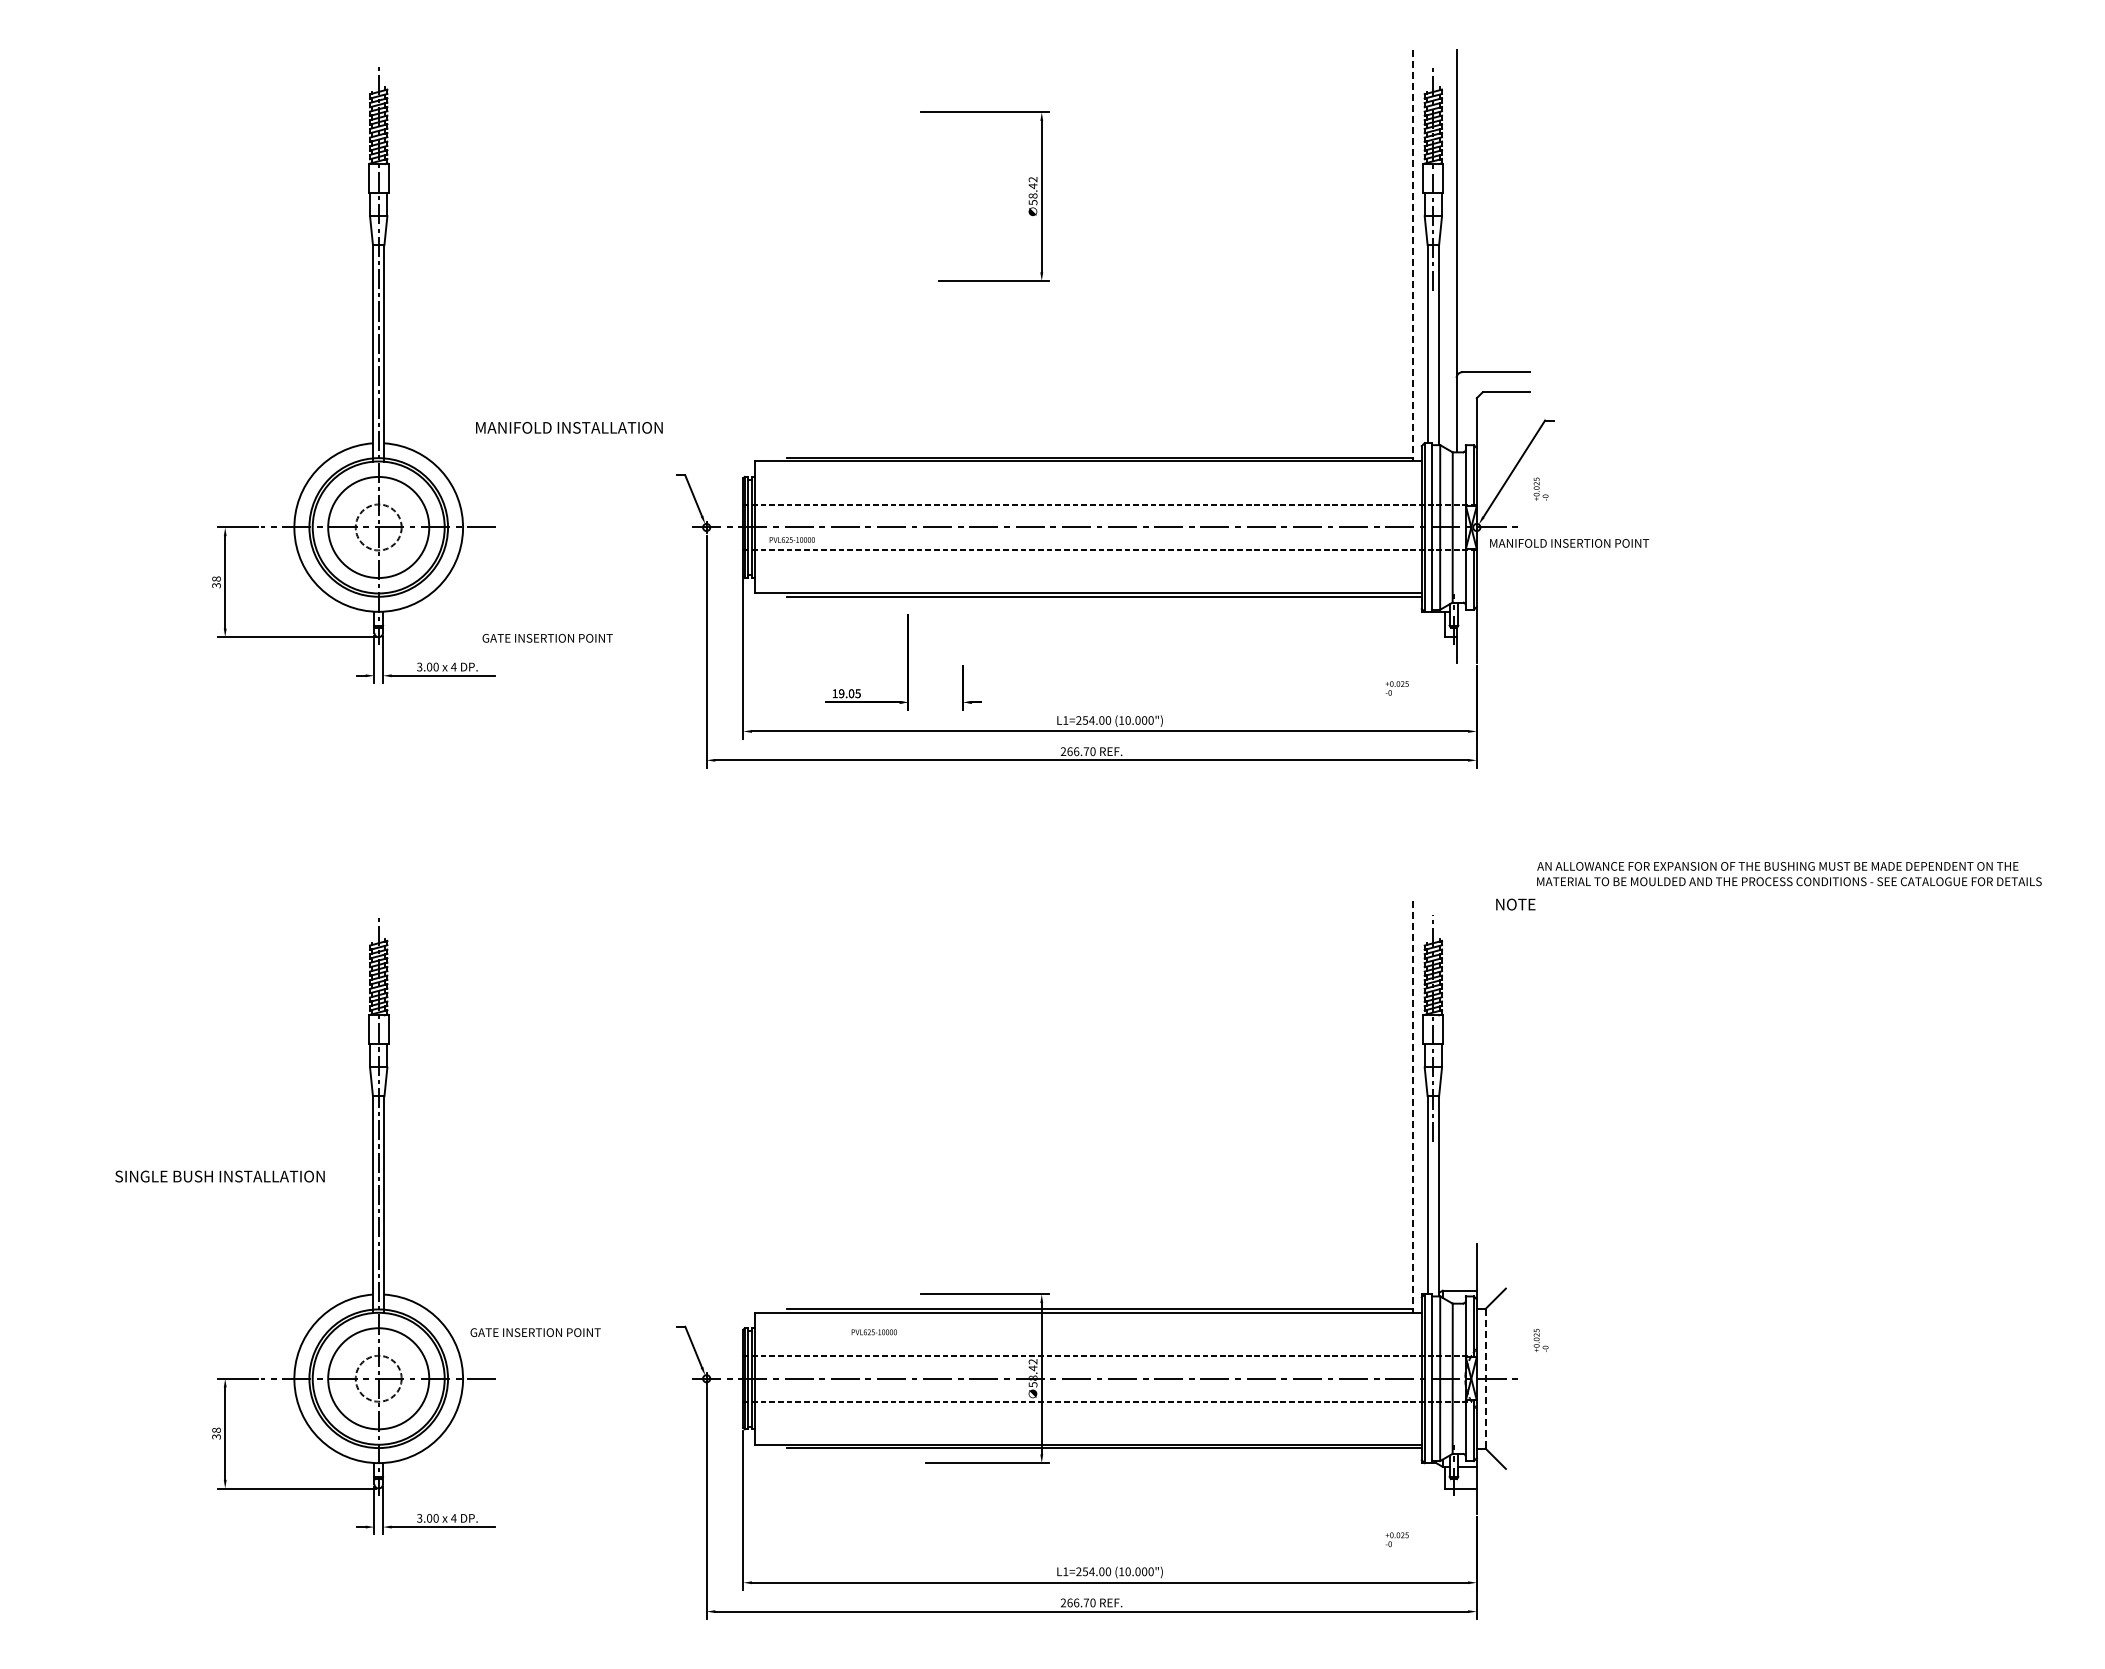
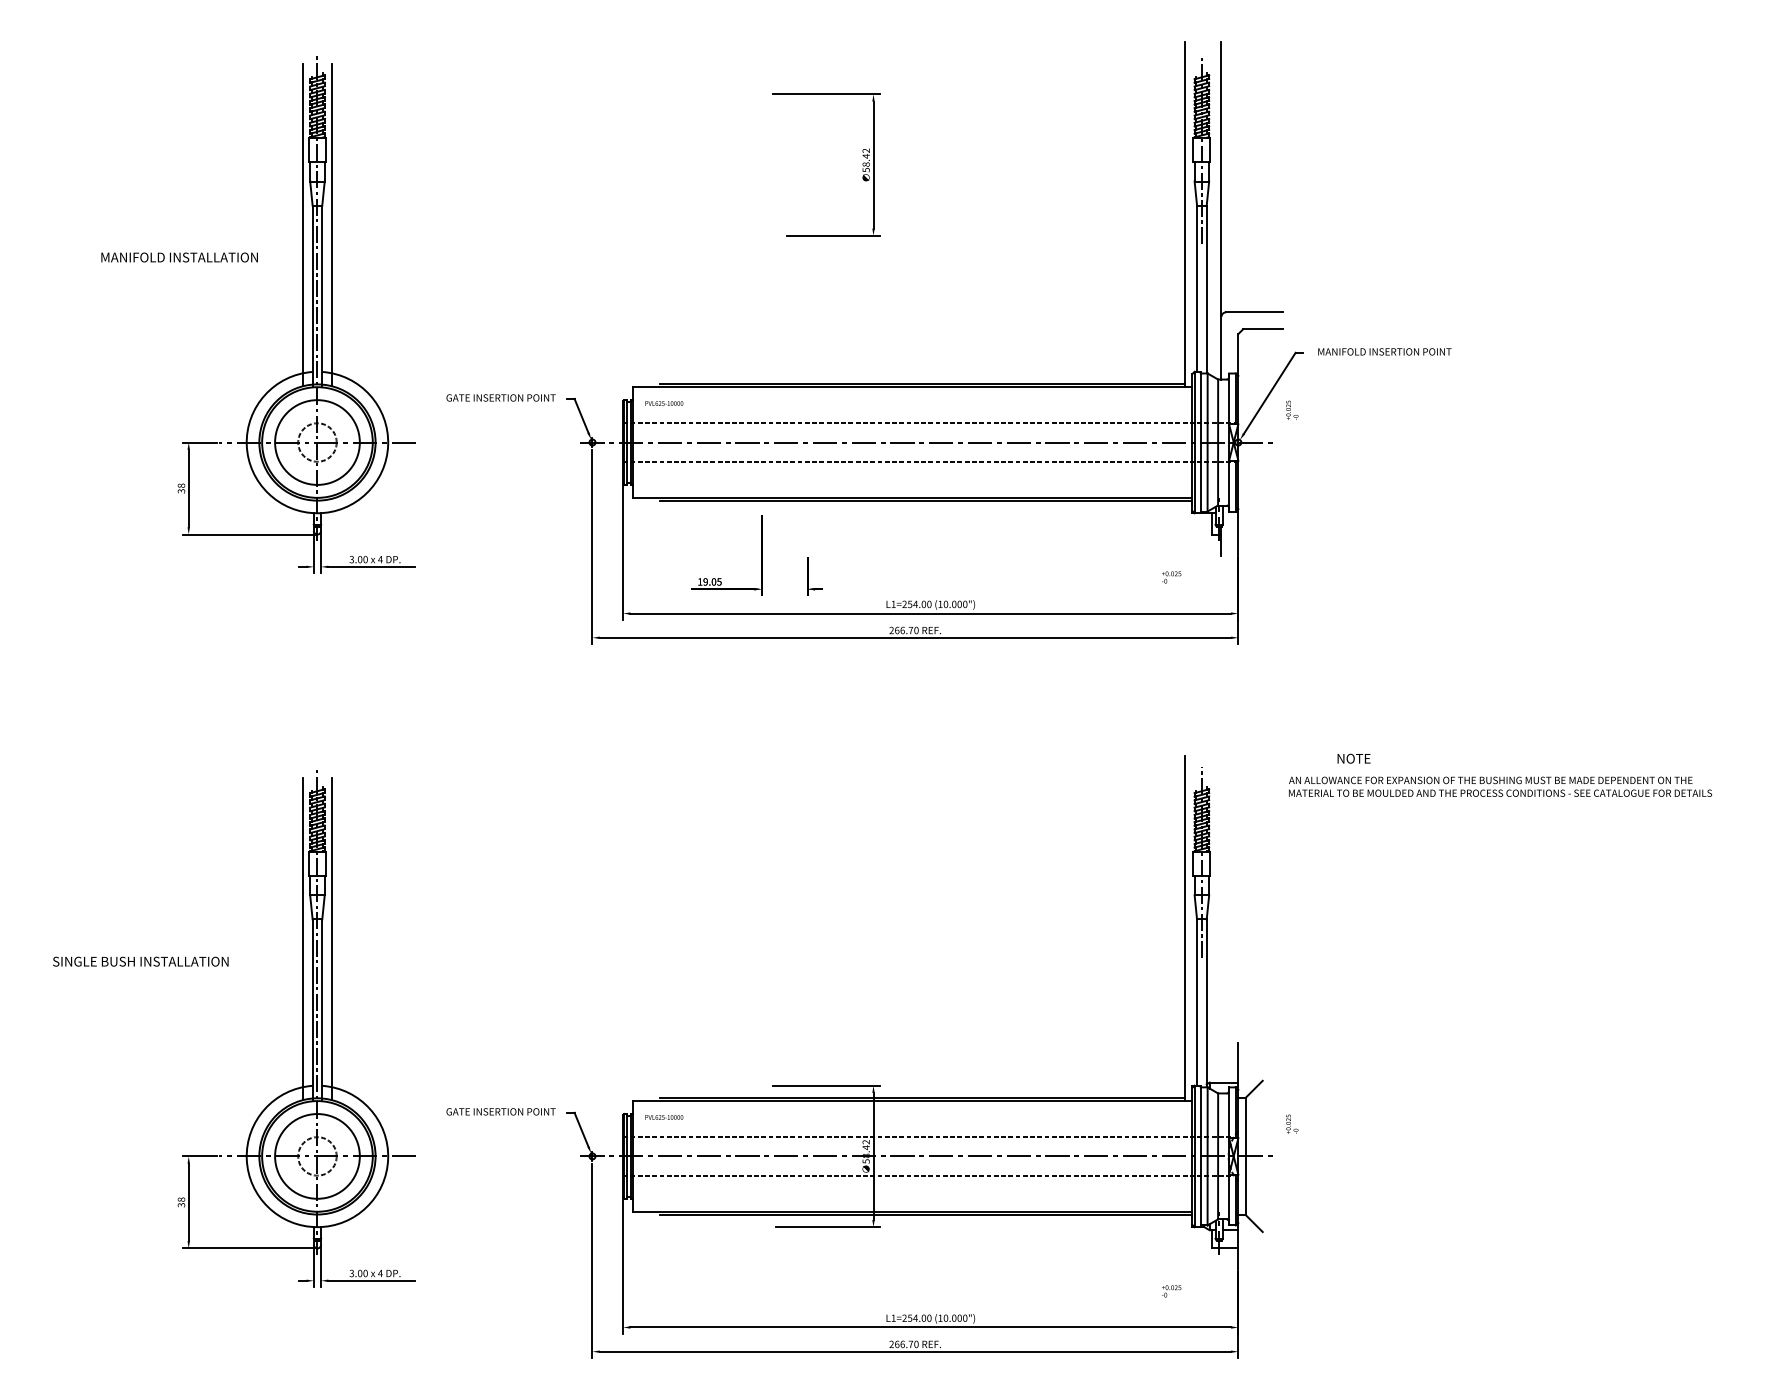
line: (1413, 255) -> (1185, 214), dashed -> solid
line: (361, 268) -> (303, 225), added
line: (396, 268) -> (332, 225), added
text: (569, 427) -> (179, 257), moved
text: (791, 539) -> (663, 403), moved
text: (1569, 543) -> (1384, 351), moved
text: (547, 638) -> (500, 398), moved
text: (1789, 874) -> (1500, 787), moved
text: (1515, 904) -> (1353, 758), moved
line: (1413, 1107) -> (1185, 928), dashed -> solid
line: (361, 1119) -> (303, 939), added
line: (396, 1119) -> (332, 939), added
text: (219, 1176) -> (140, 961), moved
text: (535, 1332) -> (500, 1111), moved
text: (873, 1332) -> (663, 1117), moved
line: (1485, 1378) -> (1245, 1156), dashed -> solid

